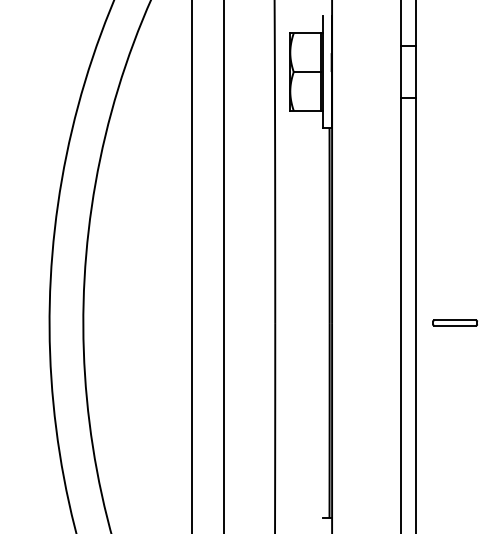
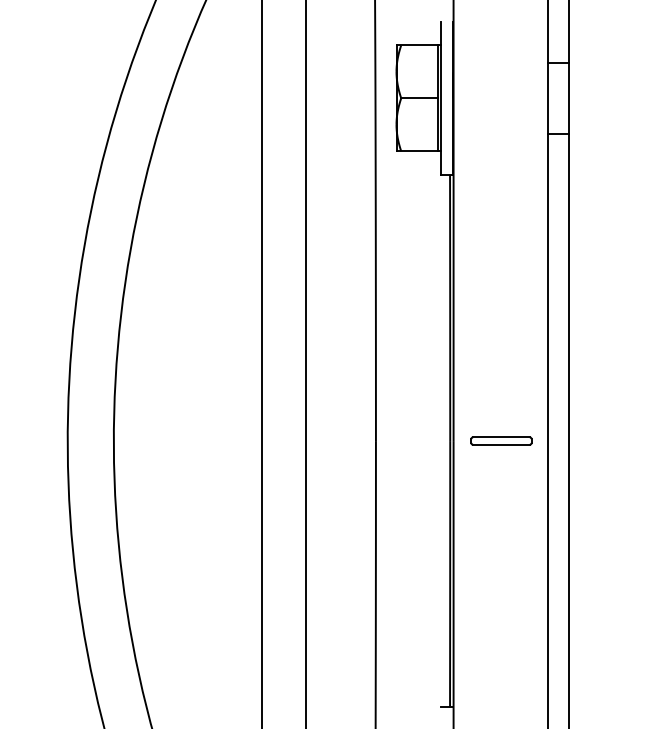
part: (454, 322) -> (500, 440), moved

